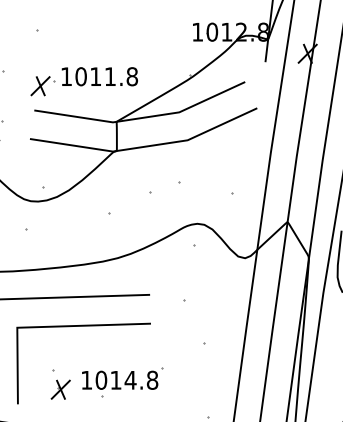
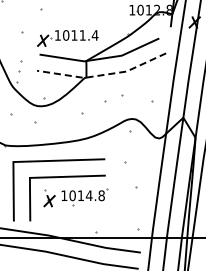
text: (131, 76) -> (94, 35), 1011.8 -> 1011.4
line: (145, 147) -> (102, 75), solid -> dashed
part: (106, 383) -> (75, 197), moved

